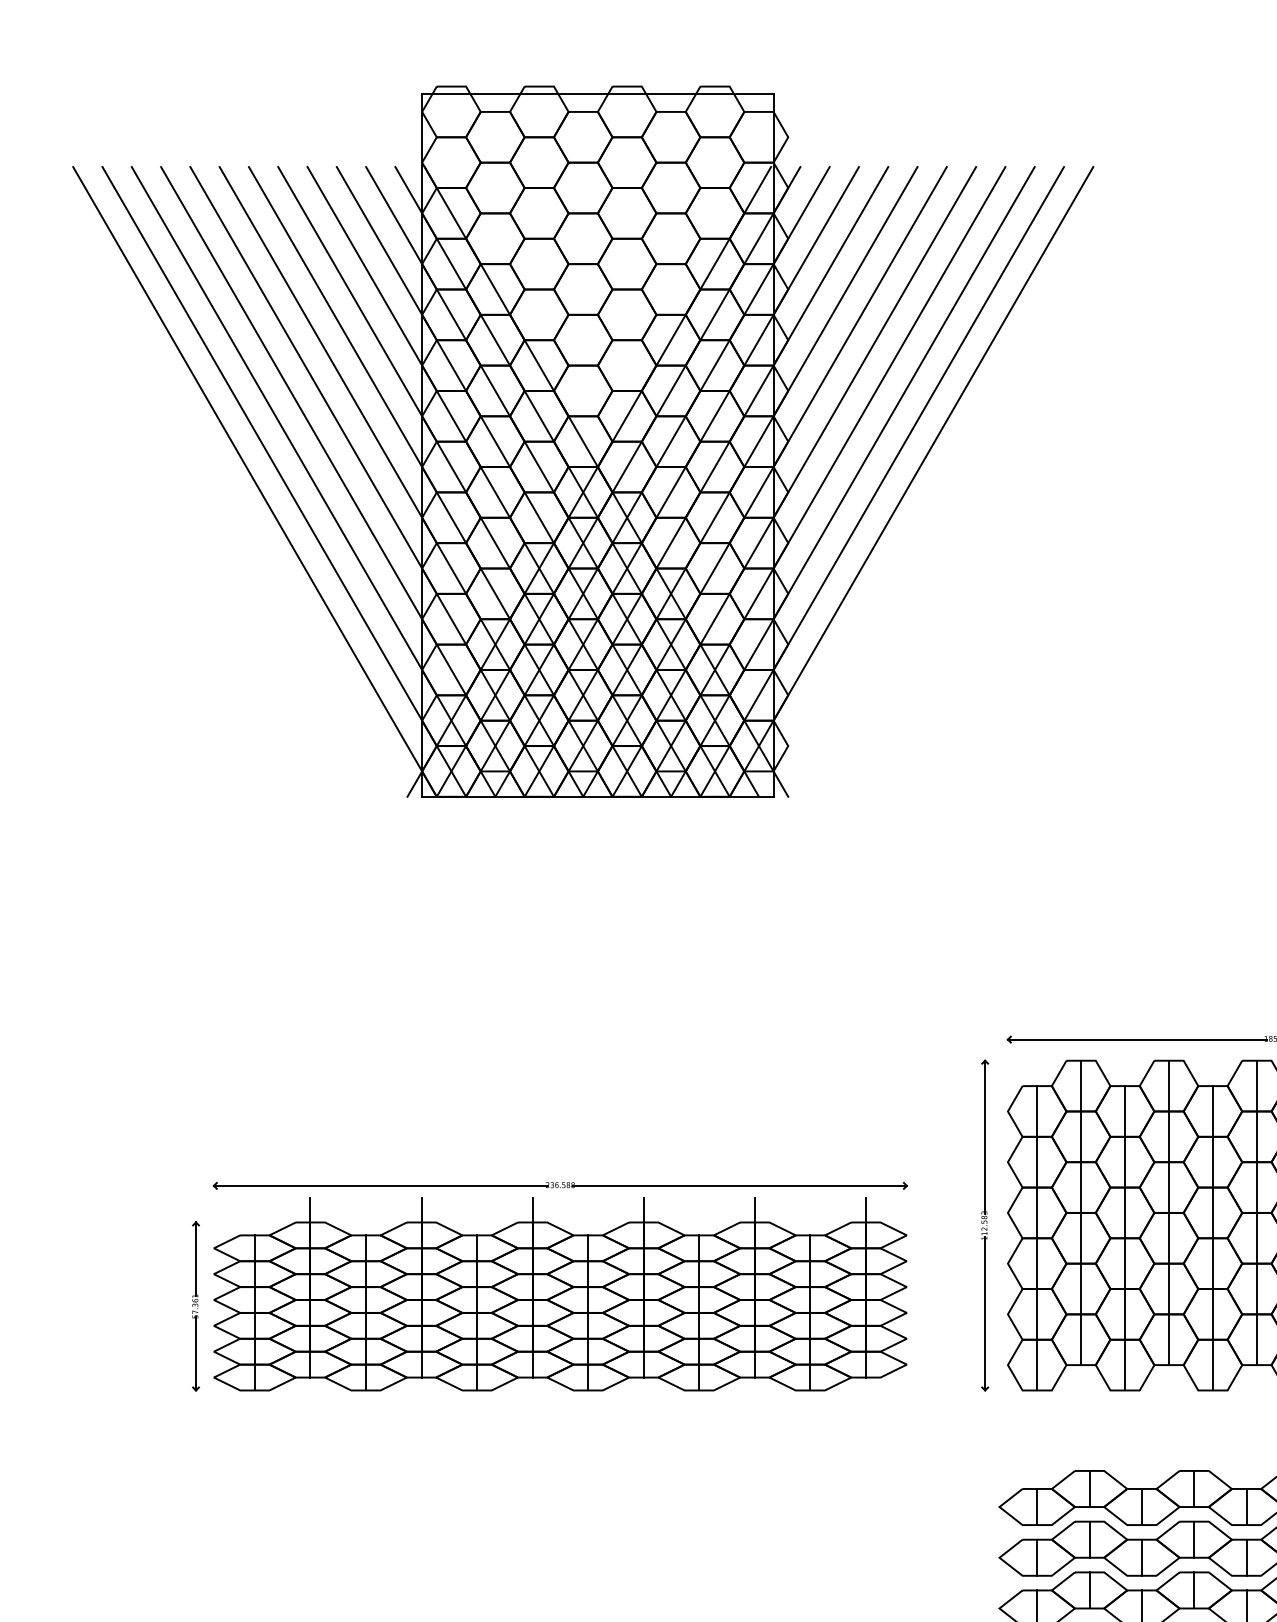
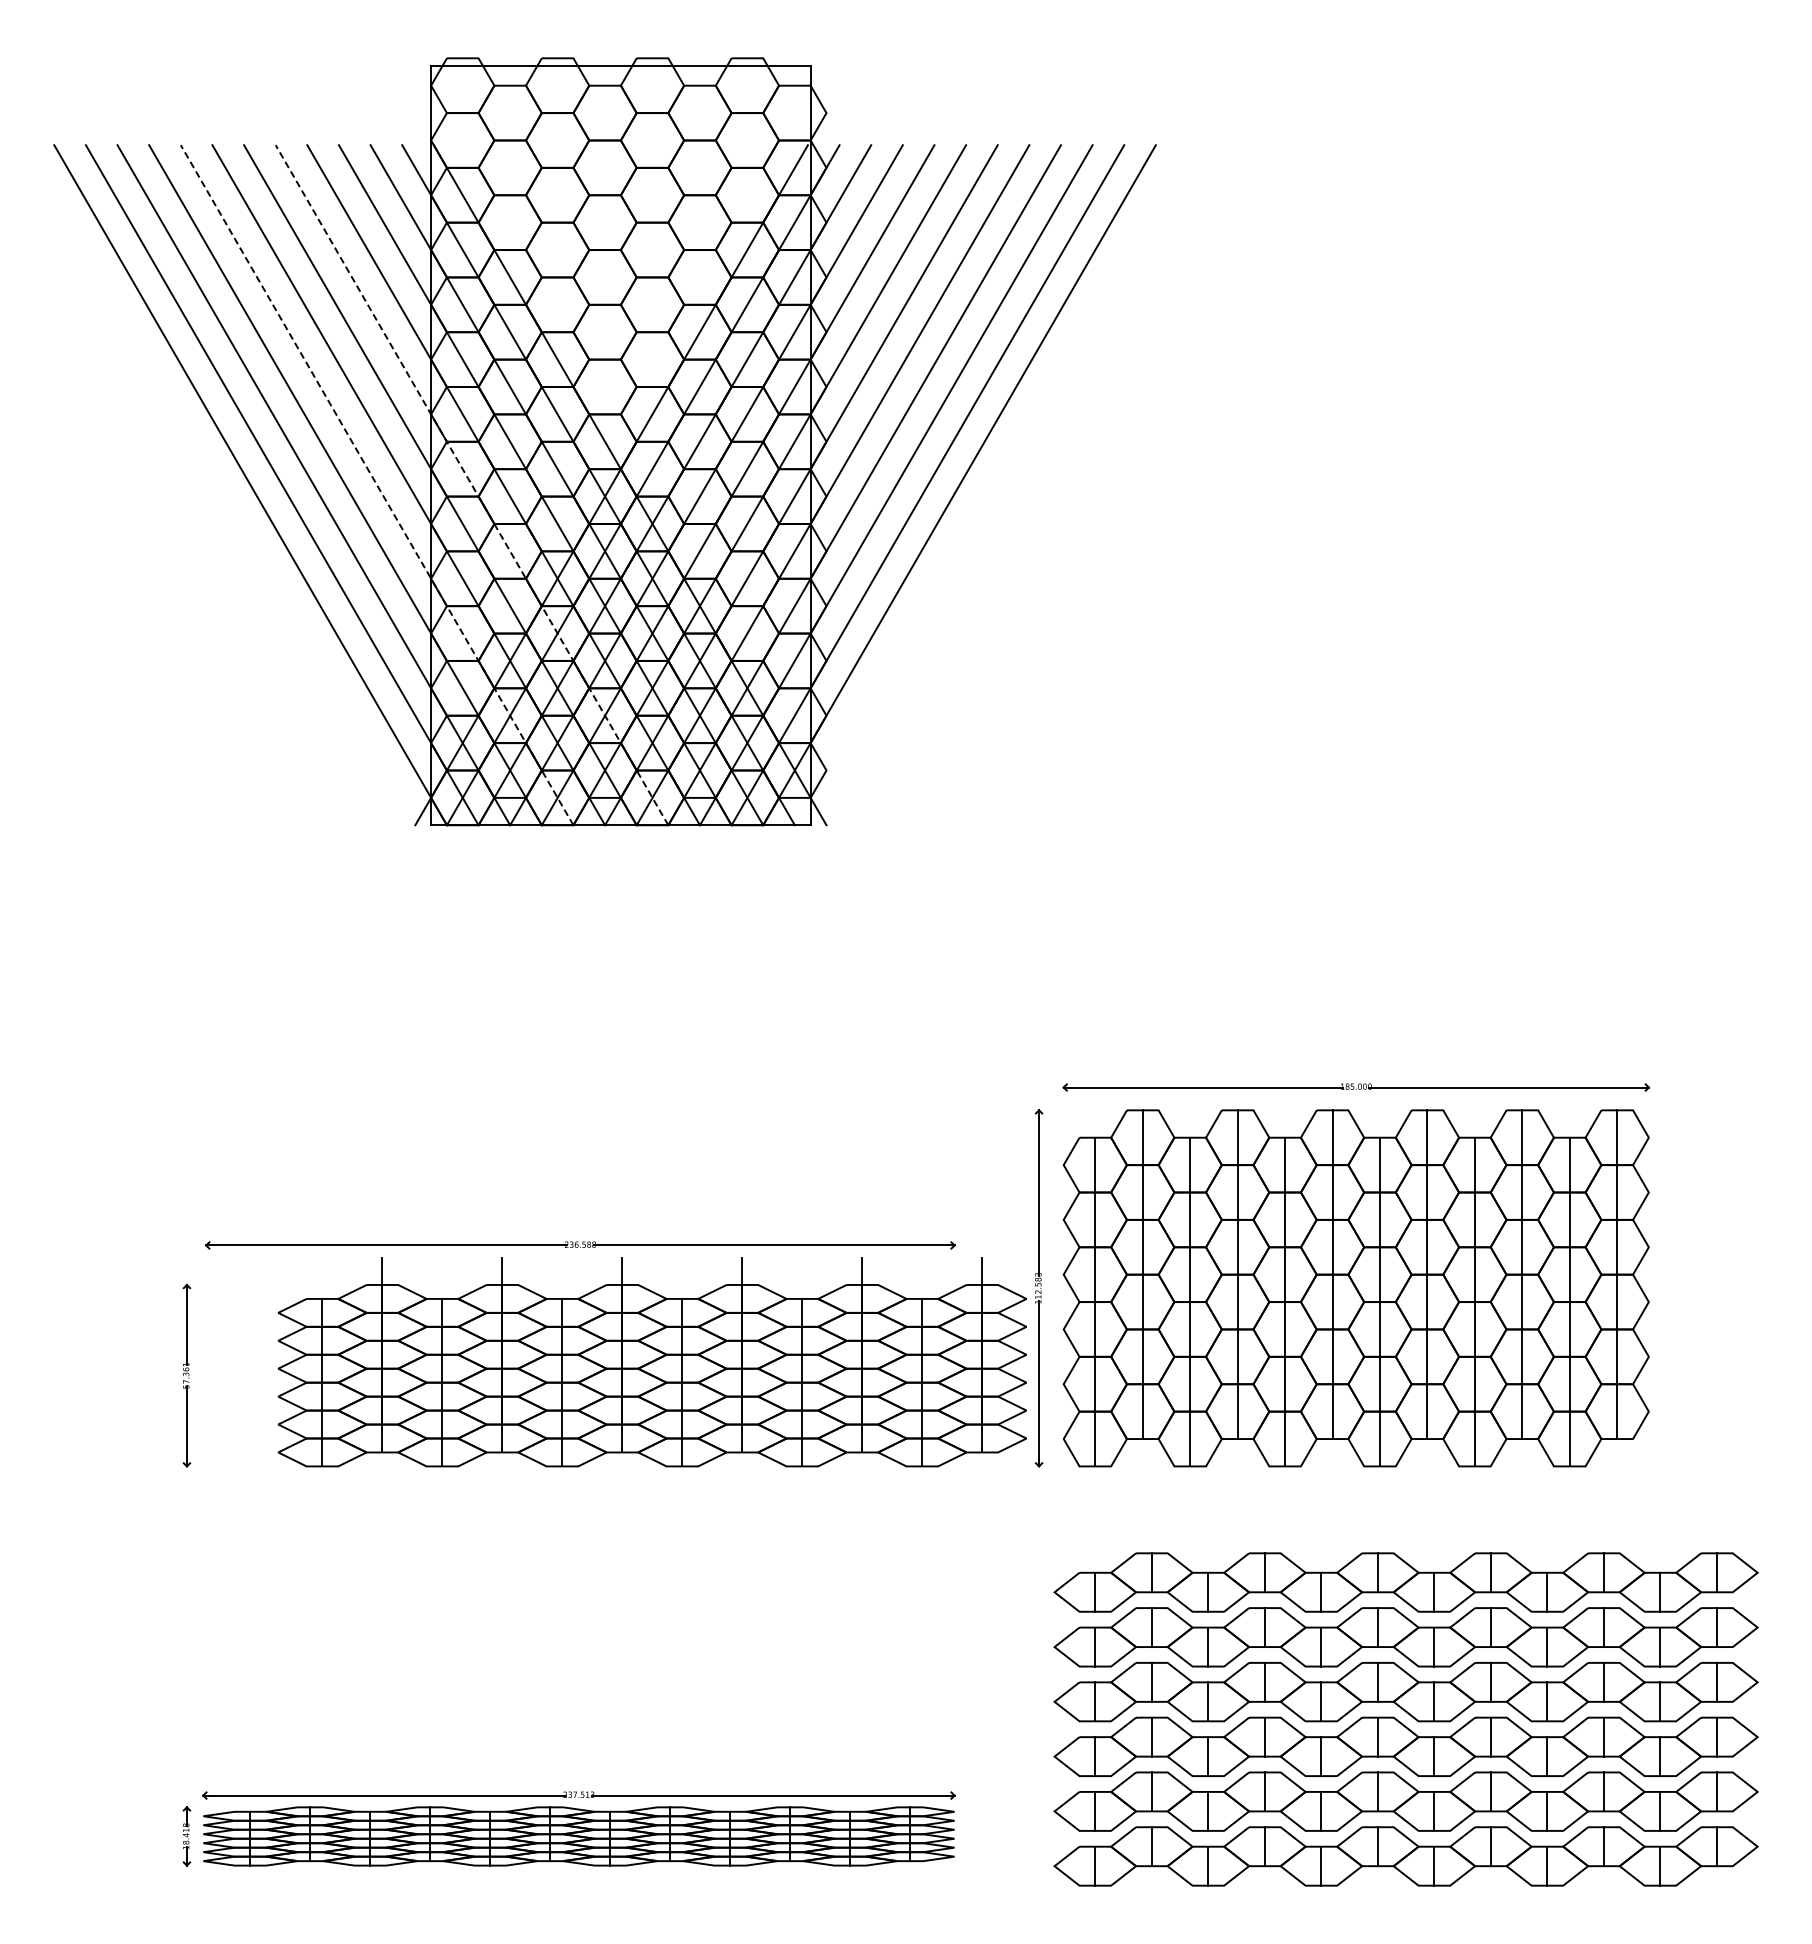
line: (372, 482) -> (377, 485), solid -> dashed
line: (460, 482) -> (472, 485), solid -> dashed
part: (559, 1294) -> (651, 1362), moved

